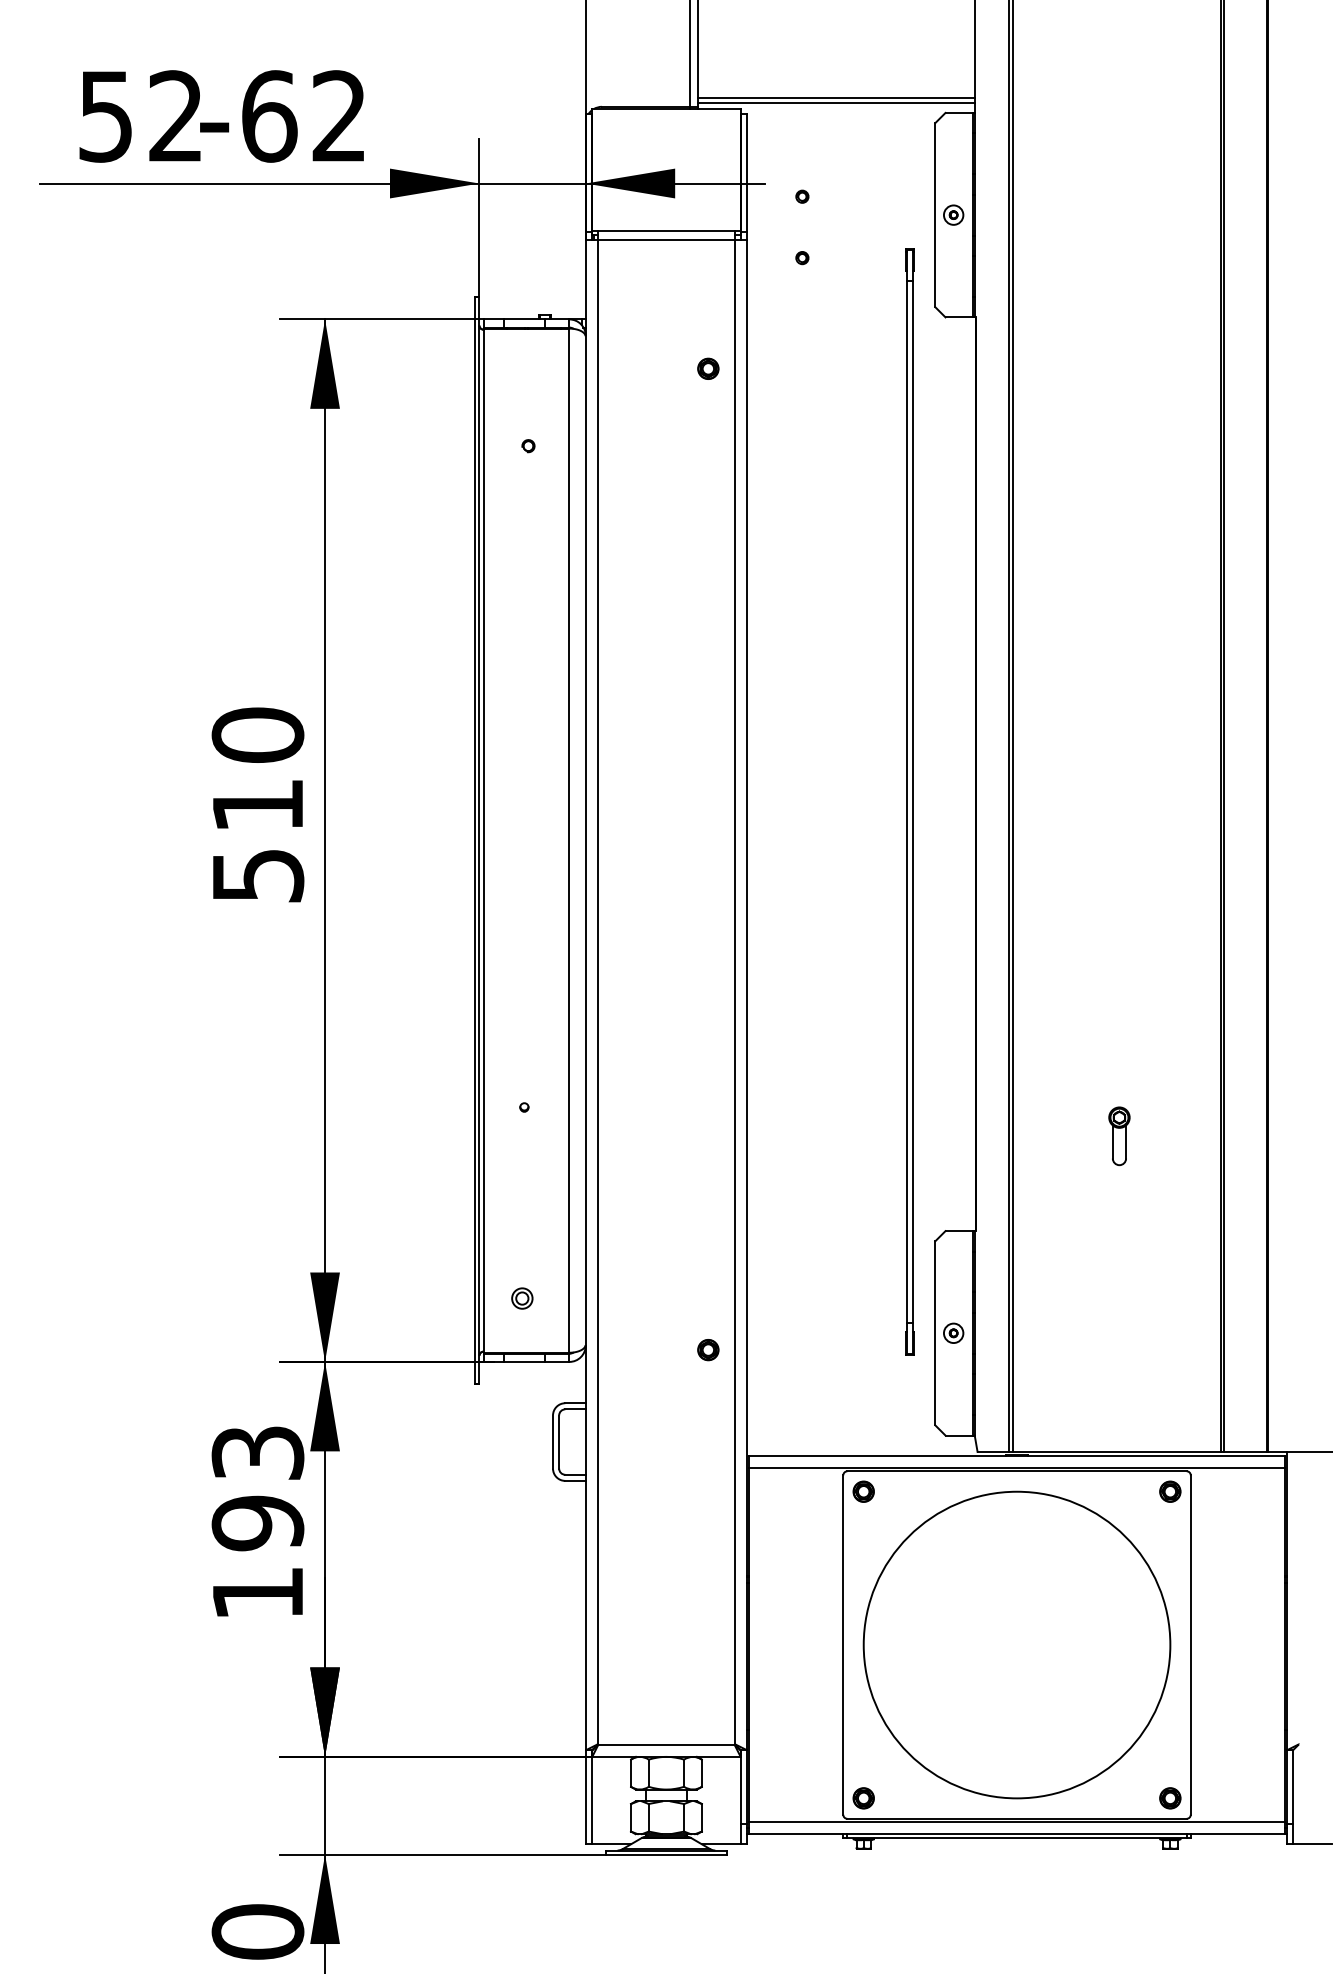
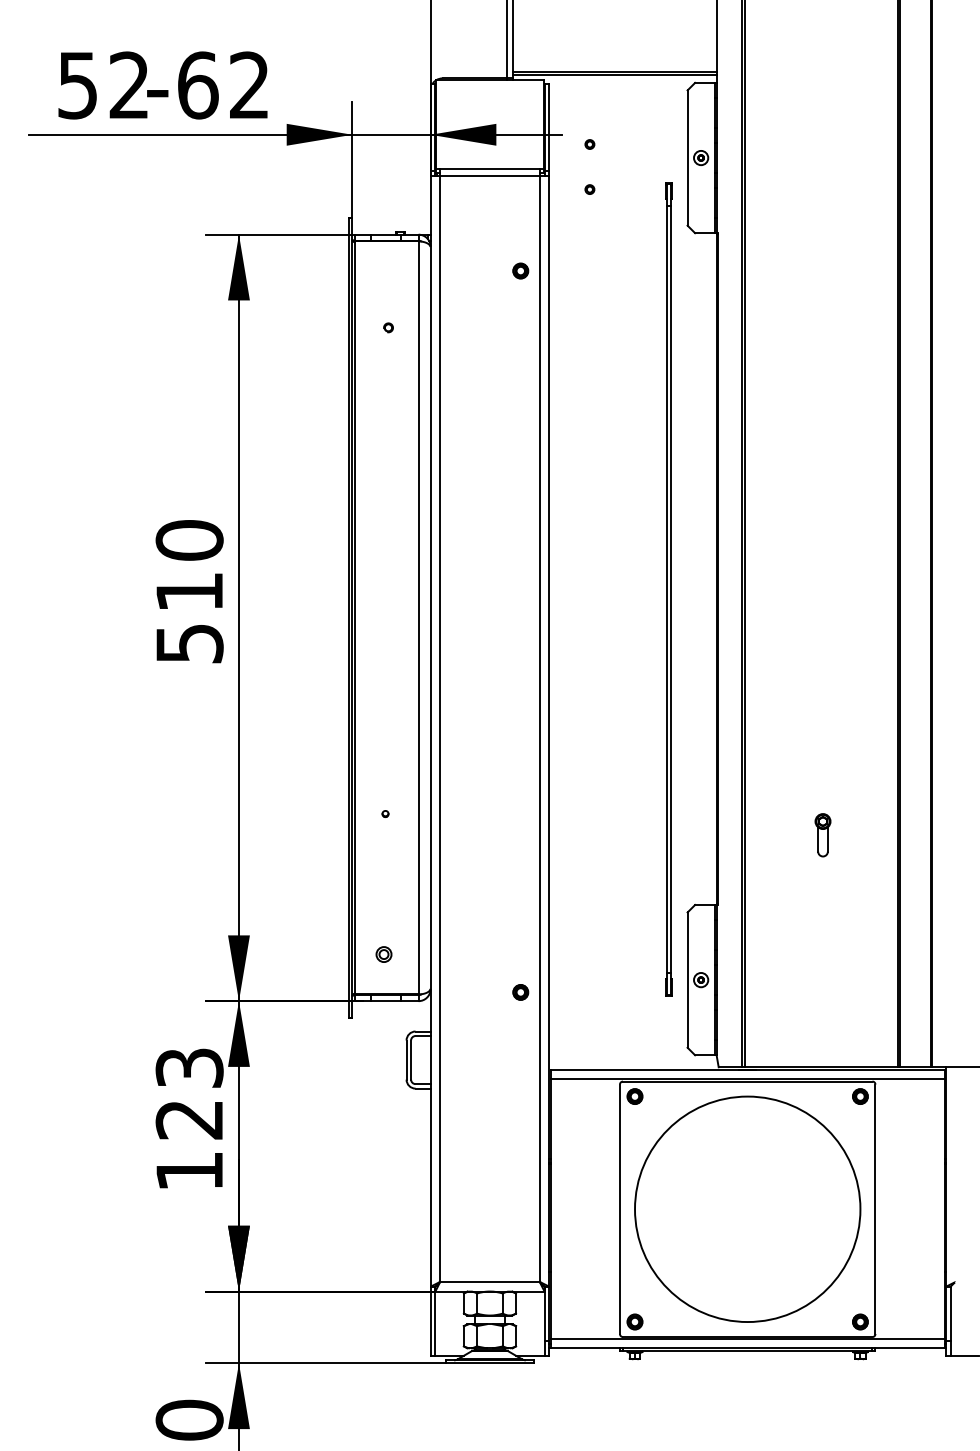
text: (257, 1523) -> (189, 1119), 193 -> 123

